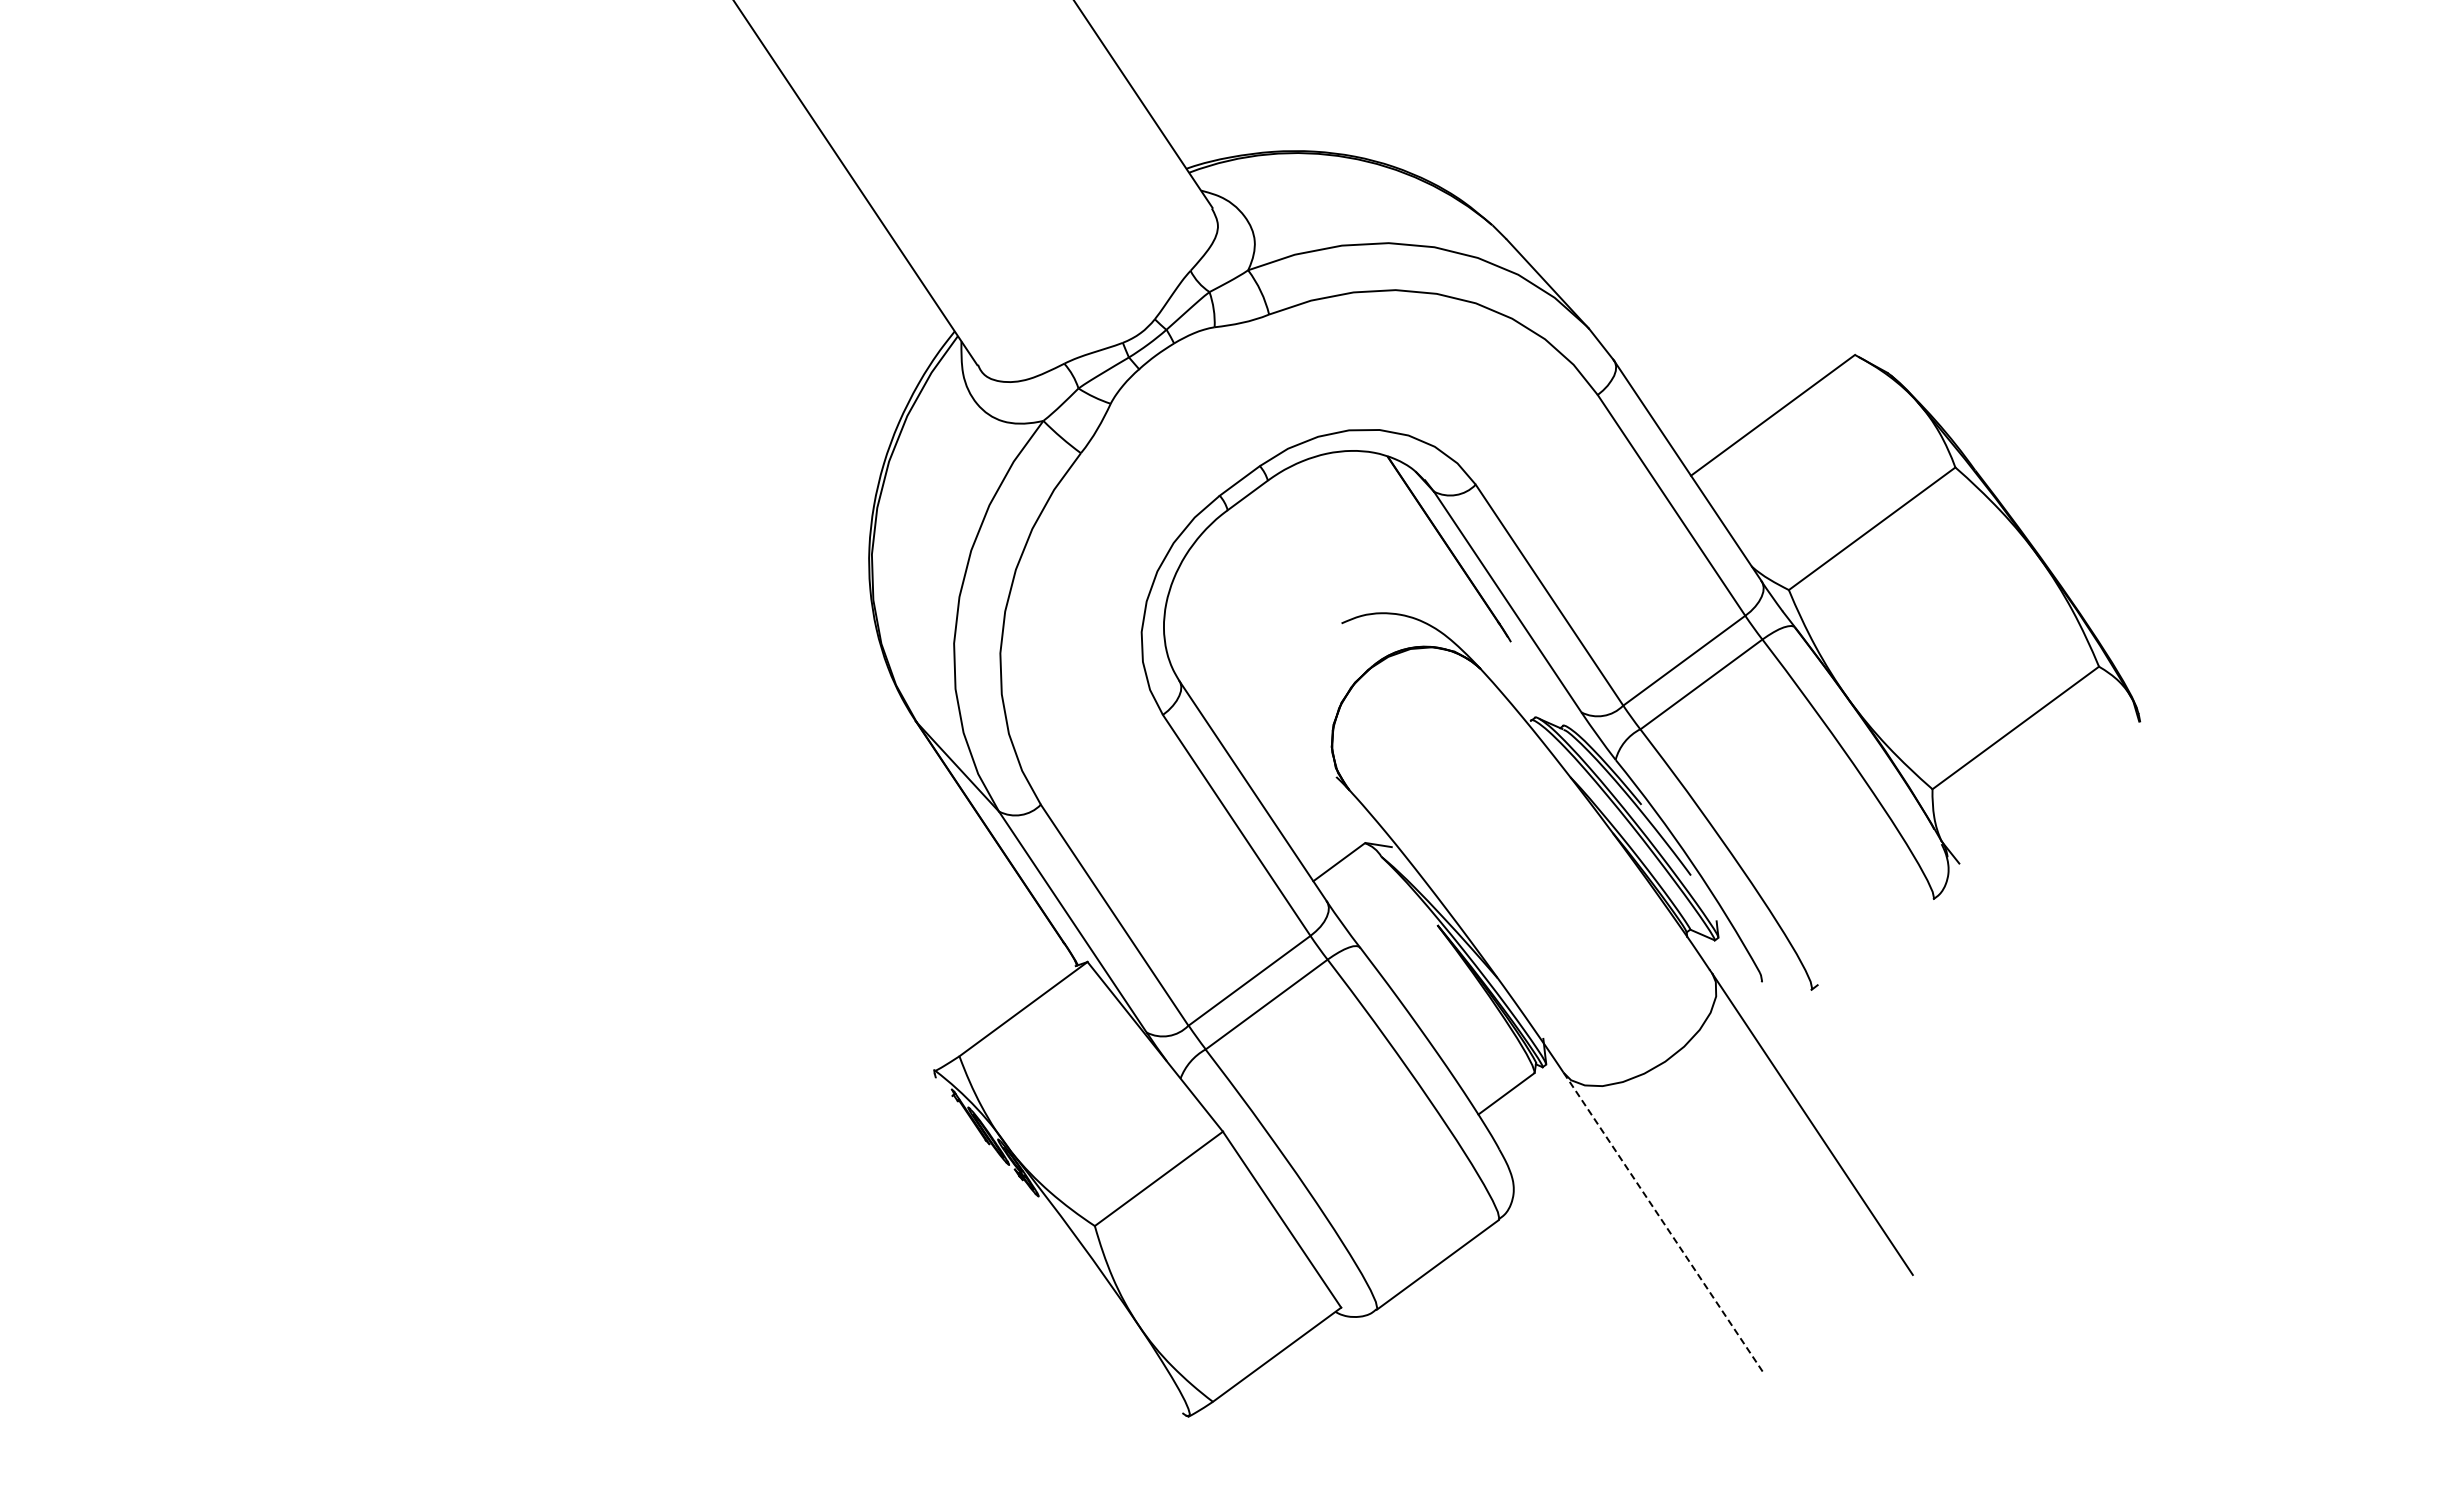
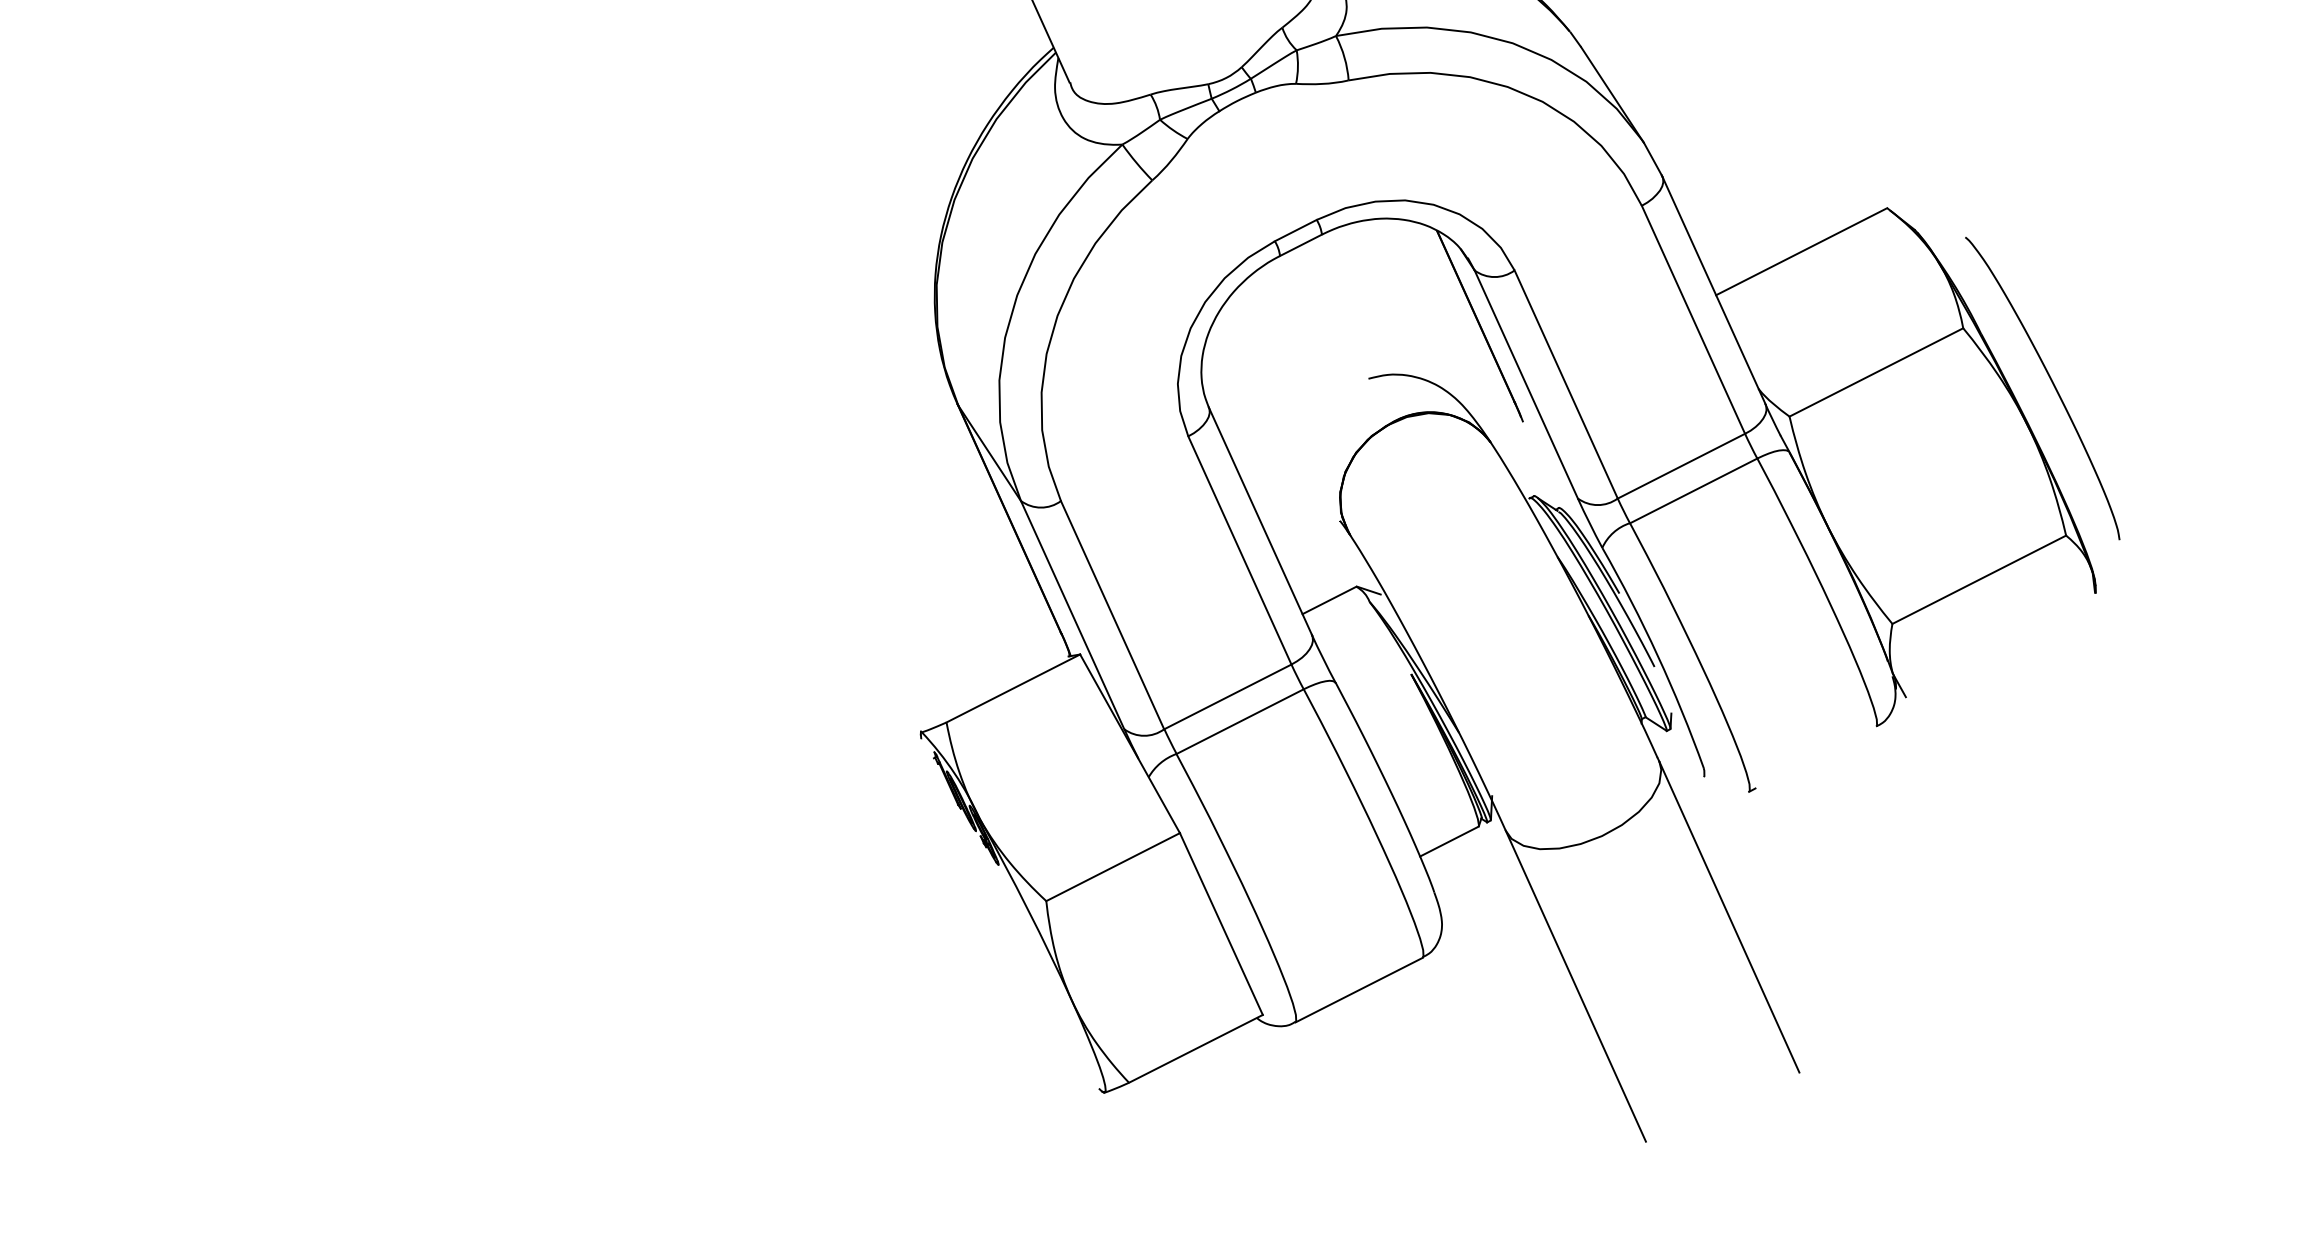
curve: (2057, 509) -> (2051, 383), added
line: (1663, 1223) -> (1575, 986), dashed -> solid

